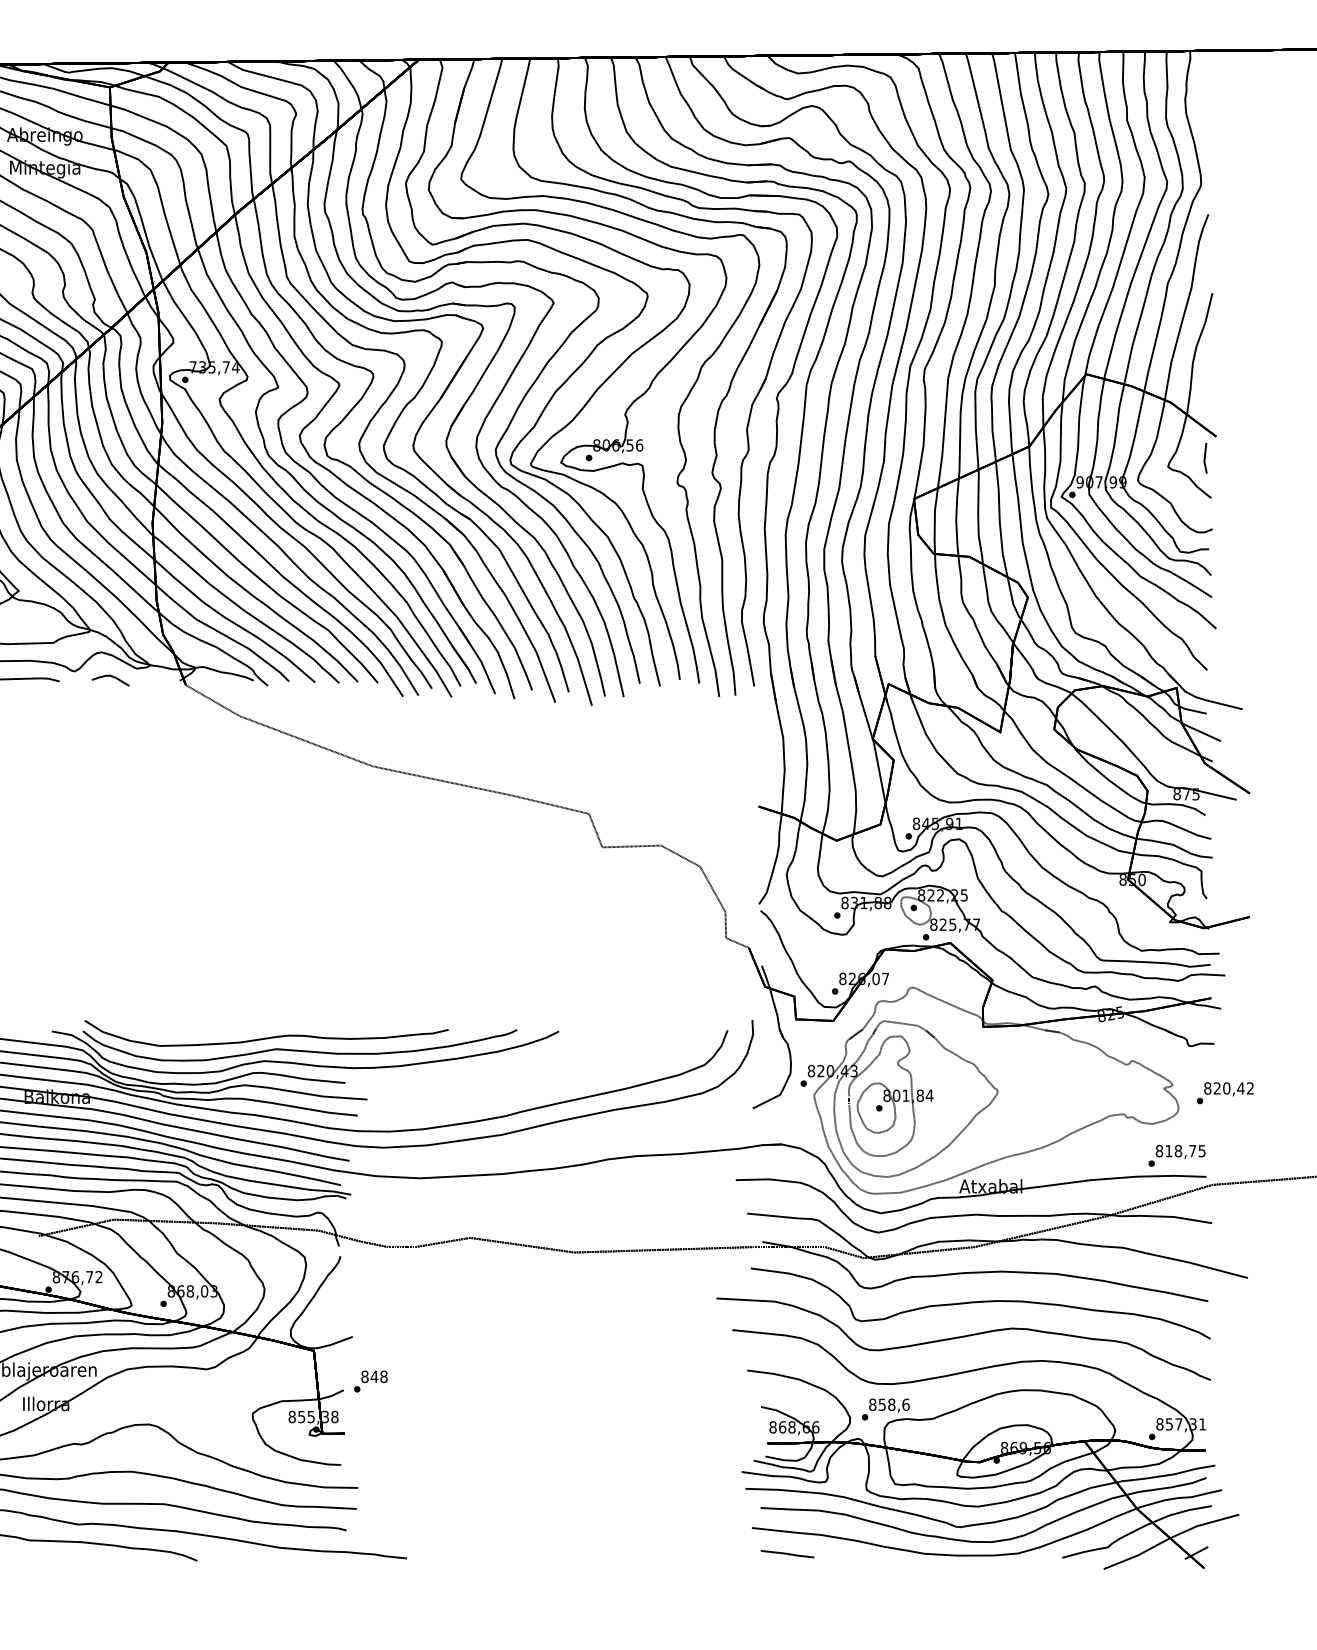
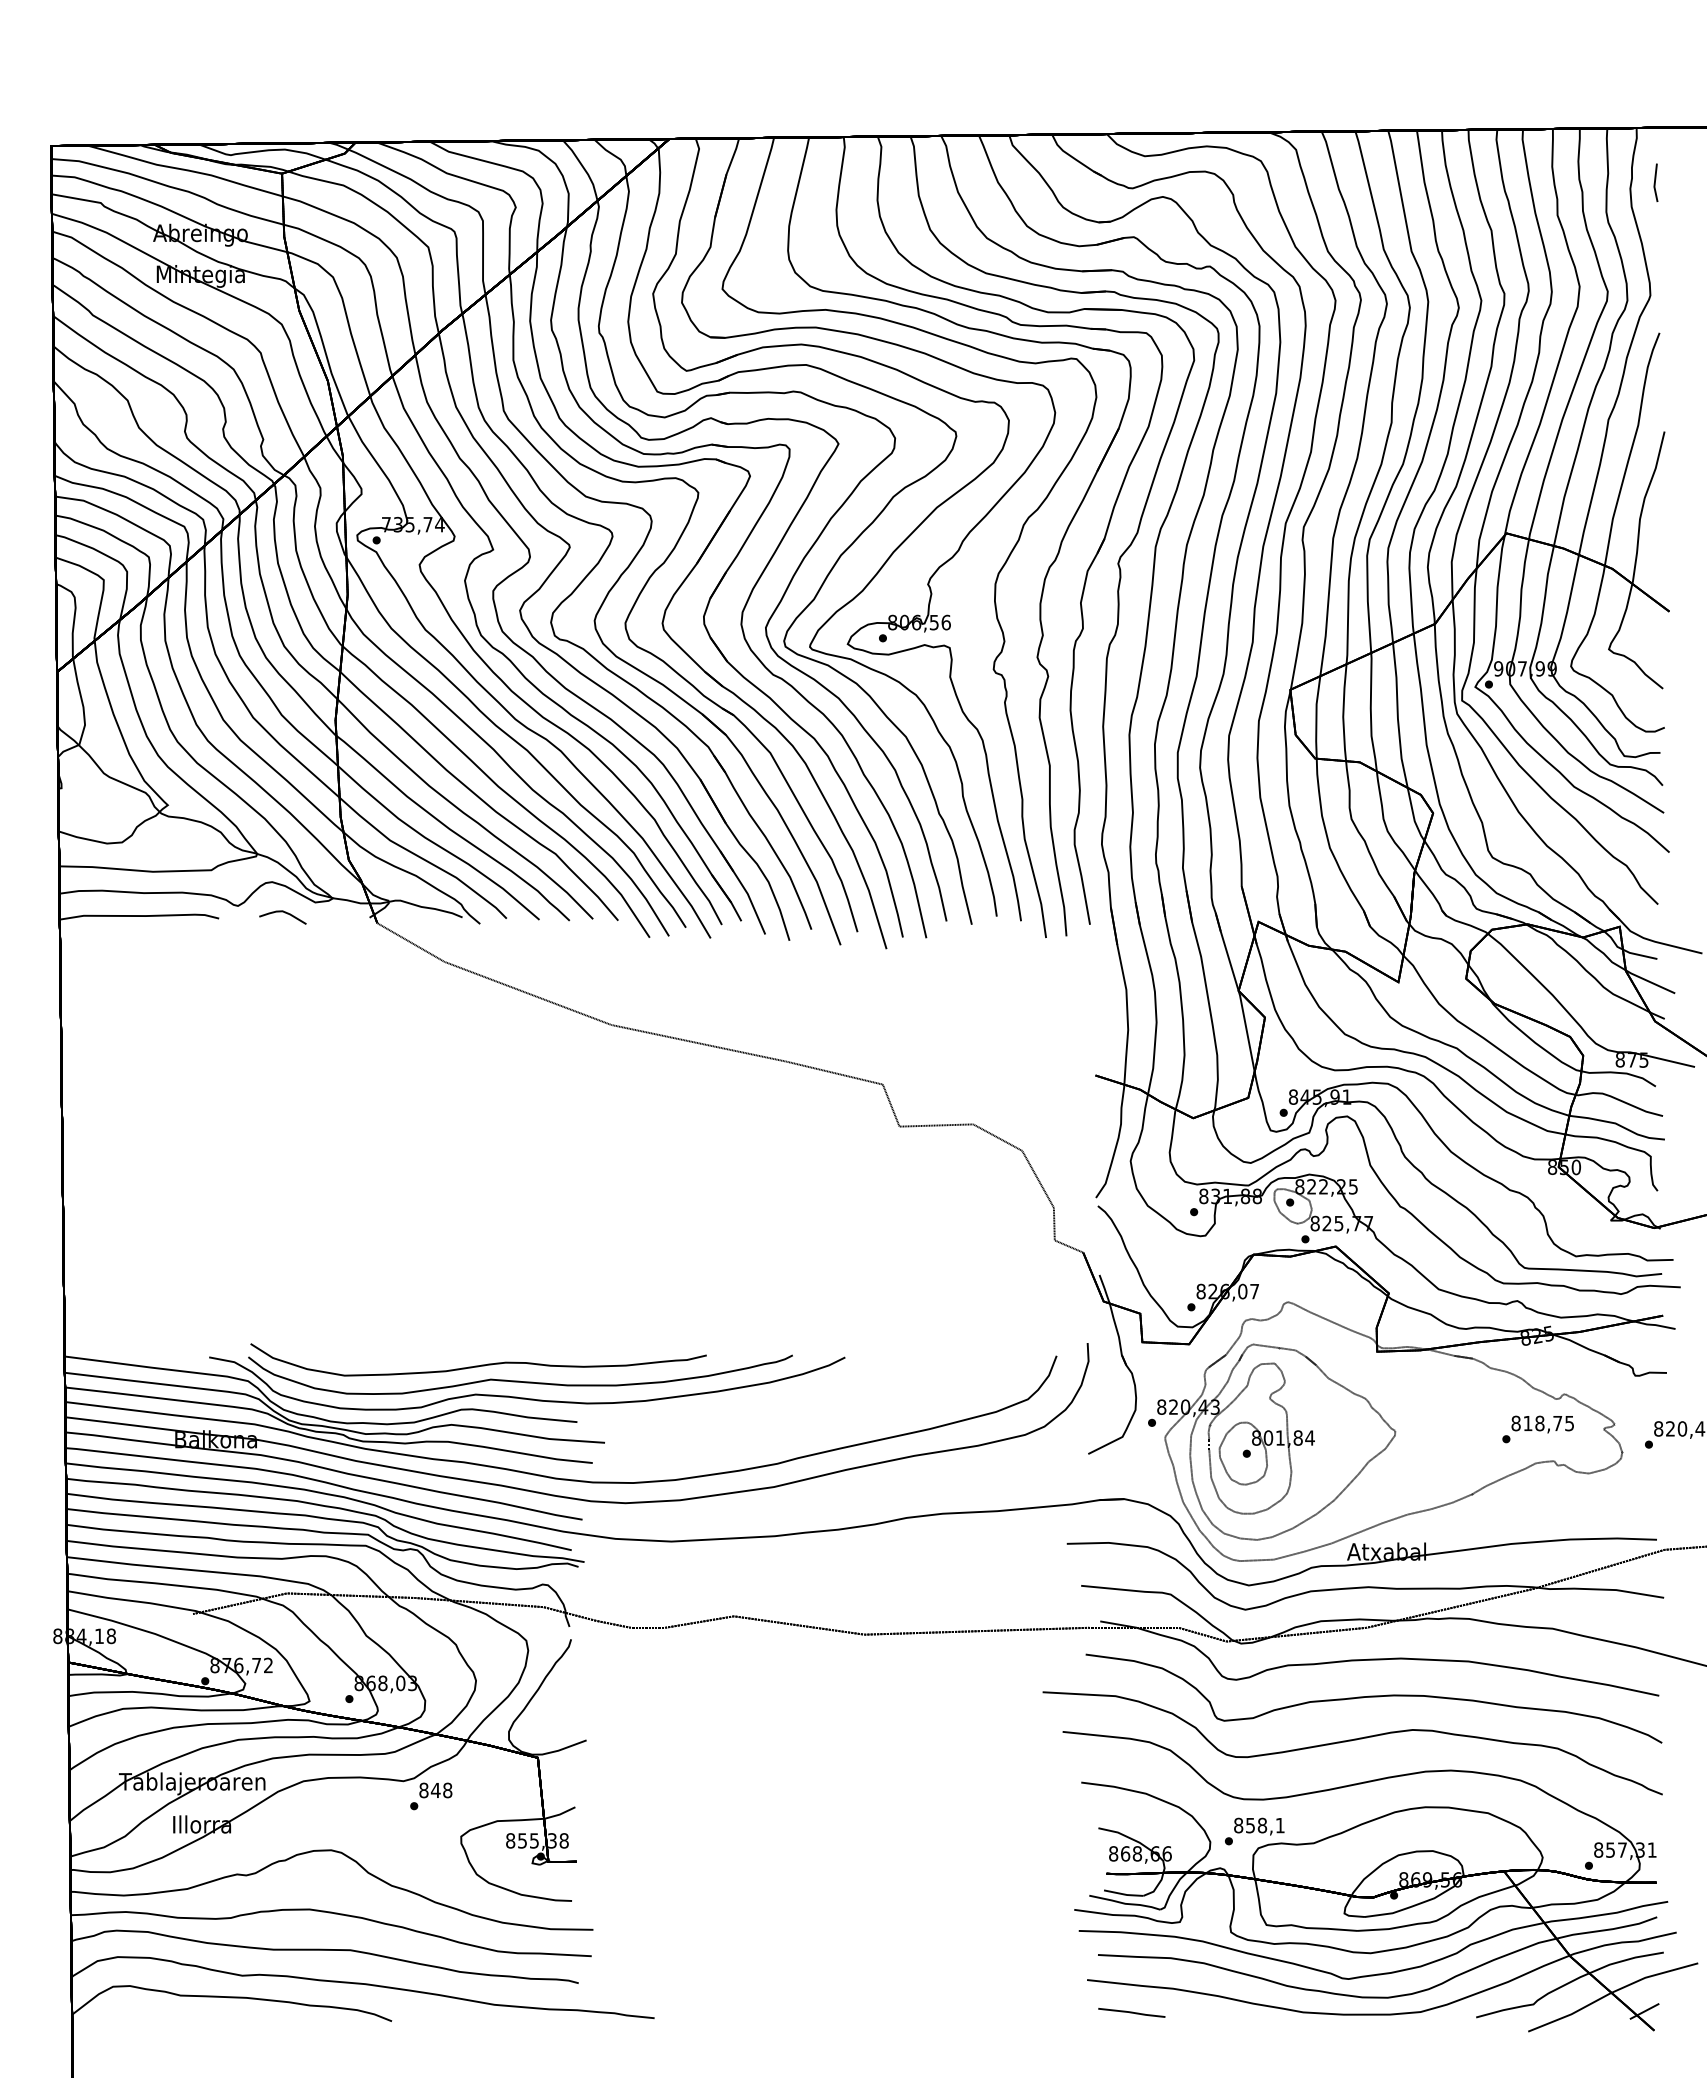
line: (1205, 458) -> (1655, 182), moved
text: (1176, 1155) -> (1537, 1429), moved
text: (371, 1381) -> (431, 1796), moved
text: (906, 1404) -> (1280, 1825), 858,6 -> 858,1

